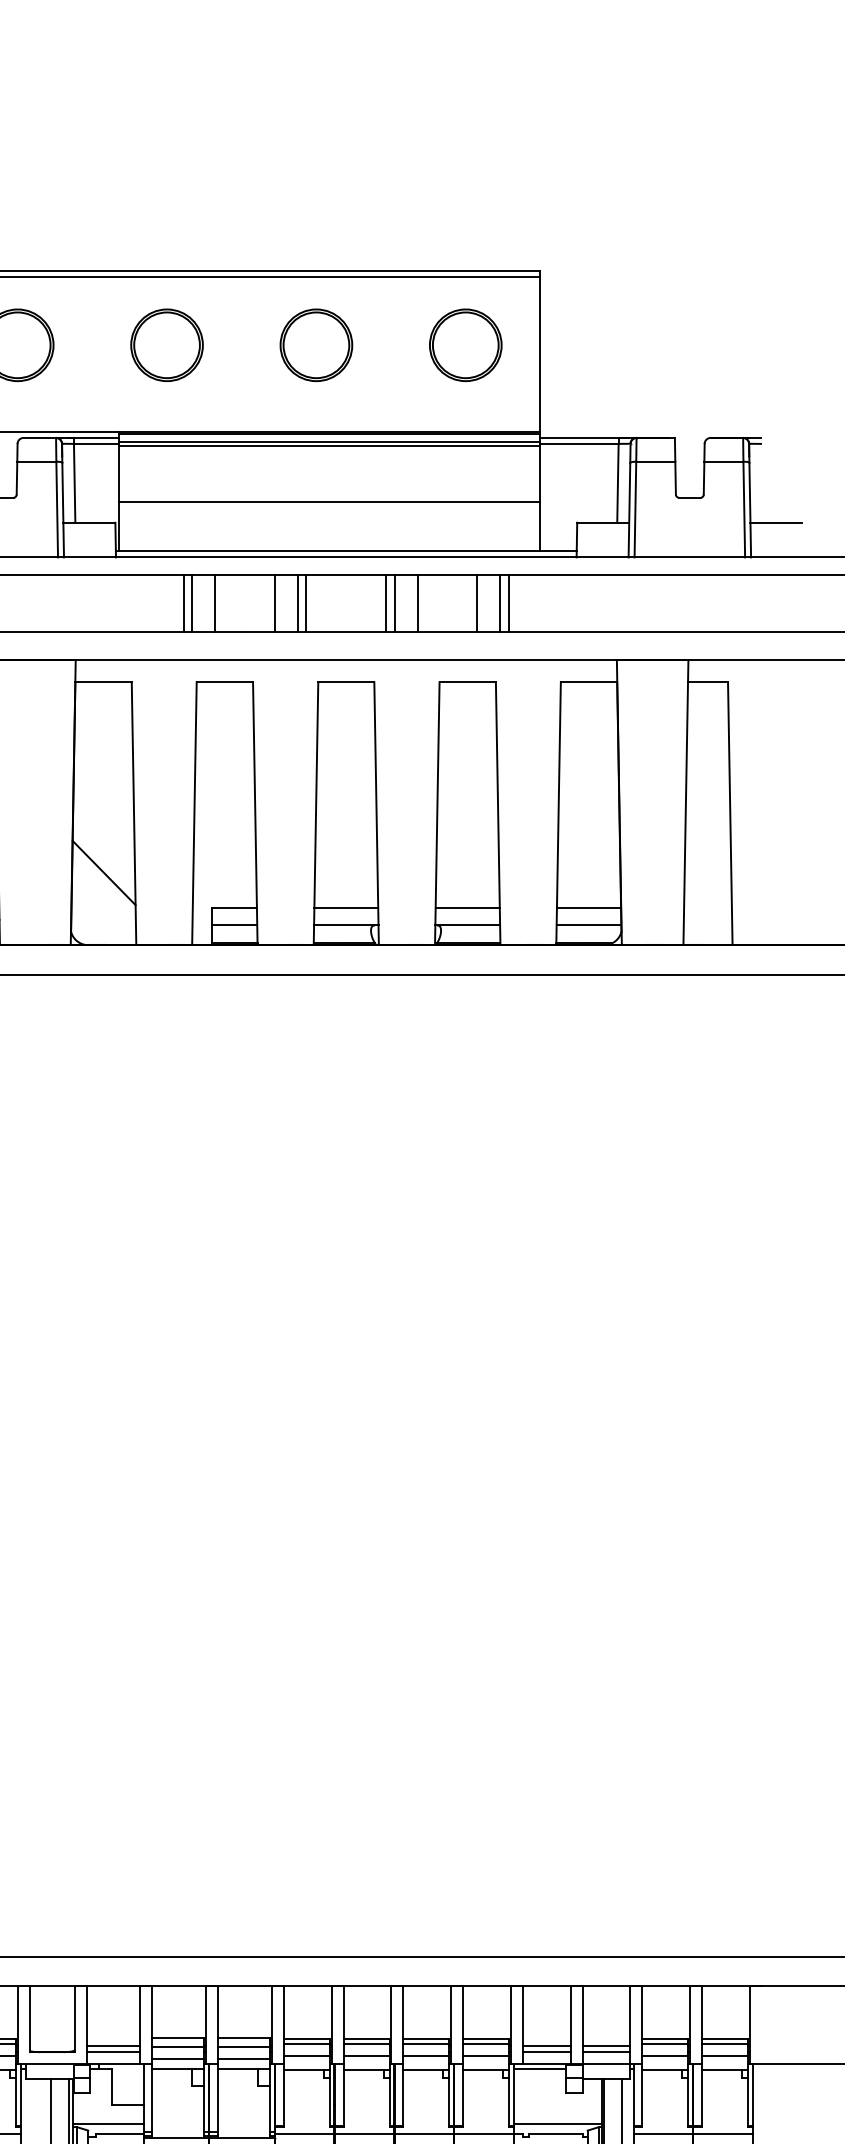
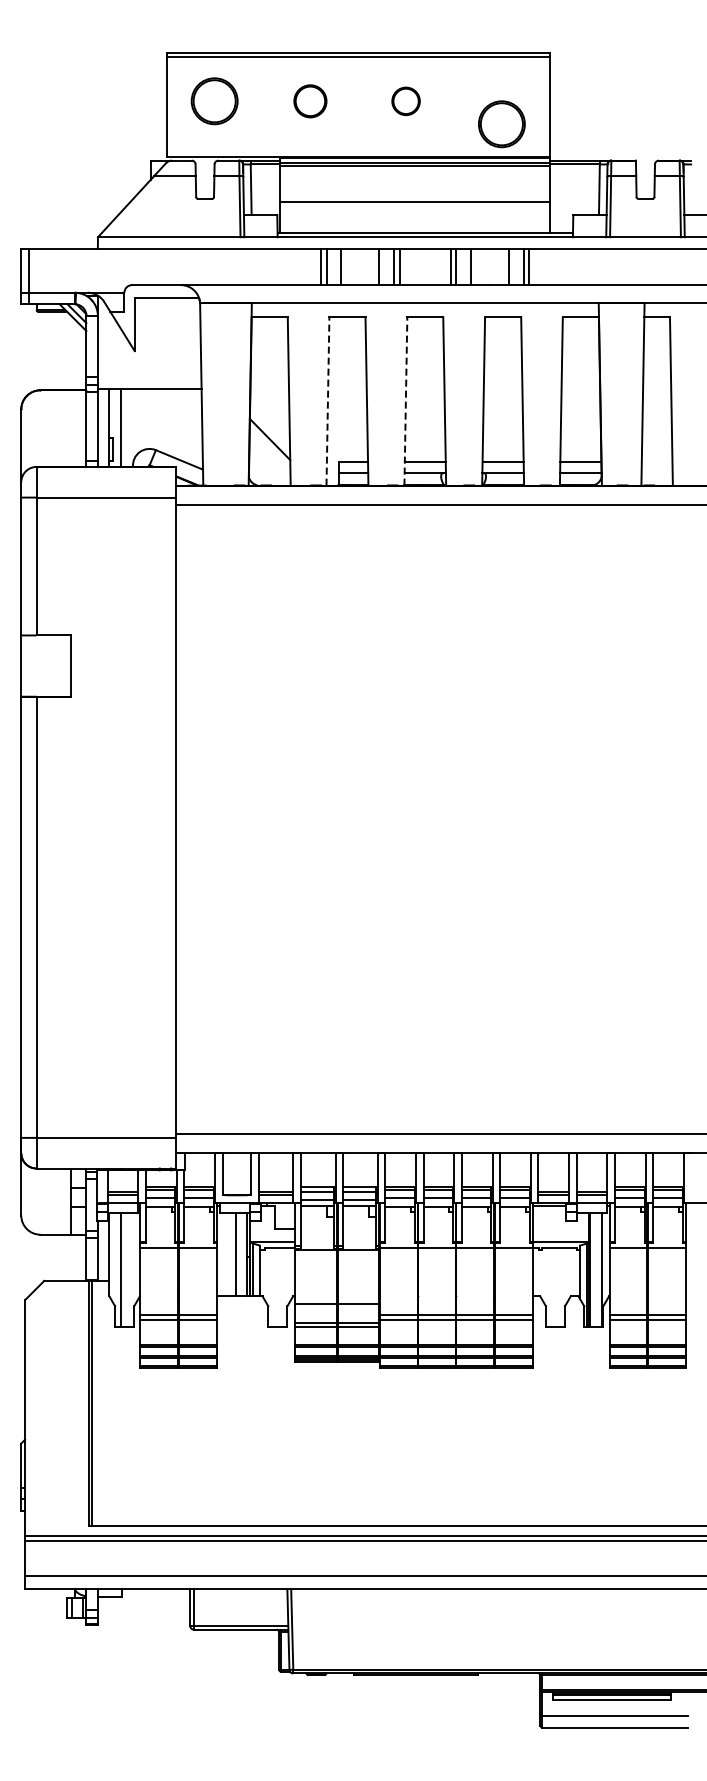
part: (167, 345) -> (310, 101), size x0.7
part: (315, 345) -> (405, 101), size x0.6
part: (465, 345) -> (501, 124), moved
line: (193, 812) -> (327, 400), solid -> dashed
line: (315, 812) -> (405, 400), solid -> dashed

